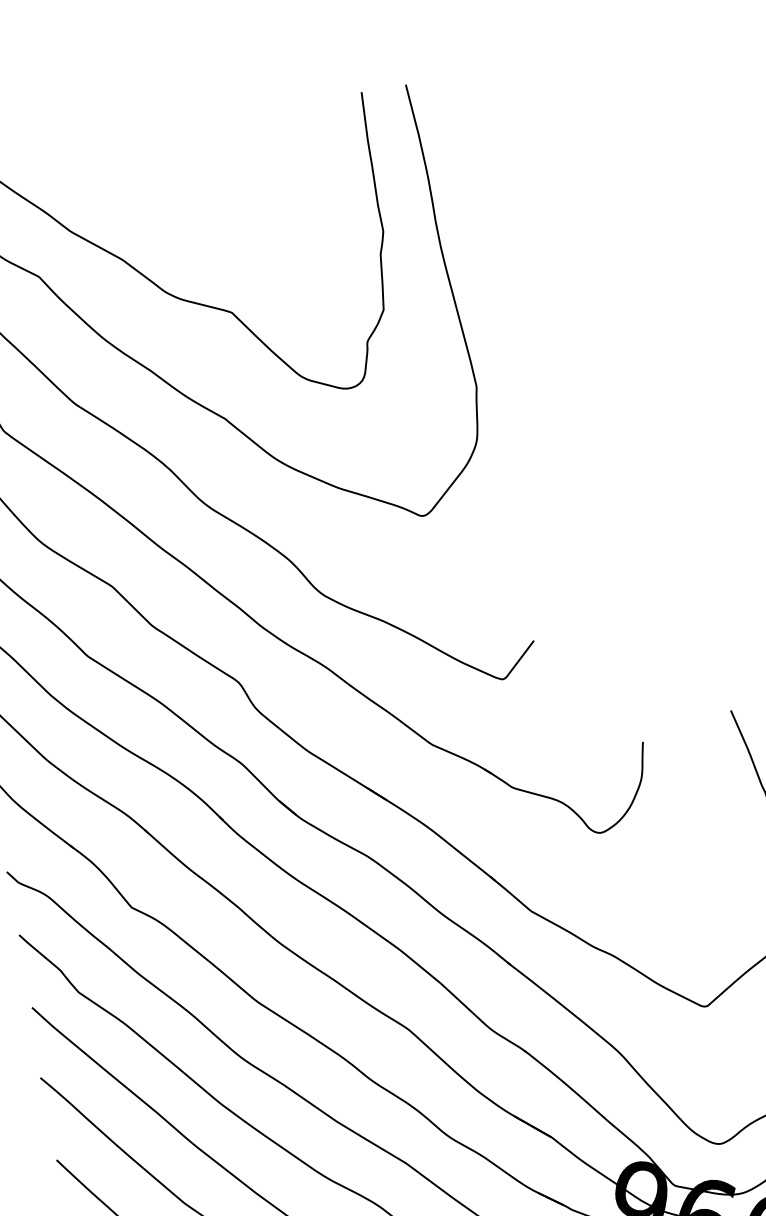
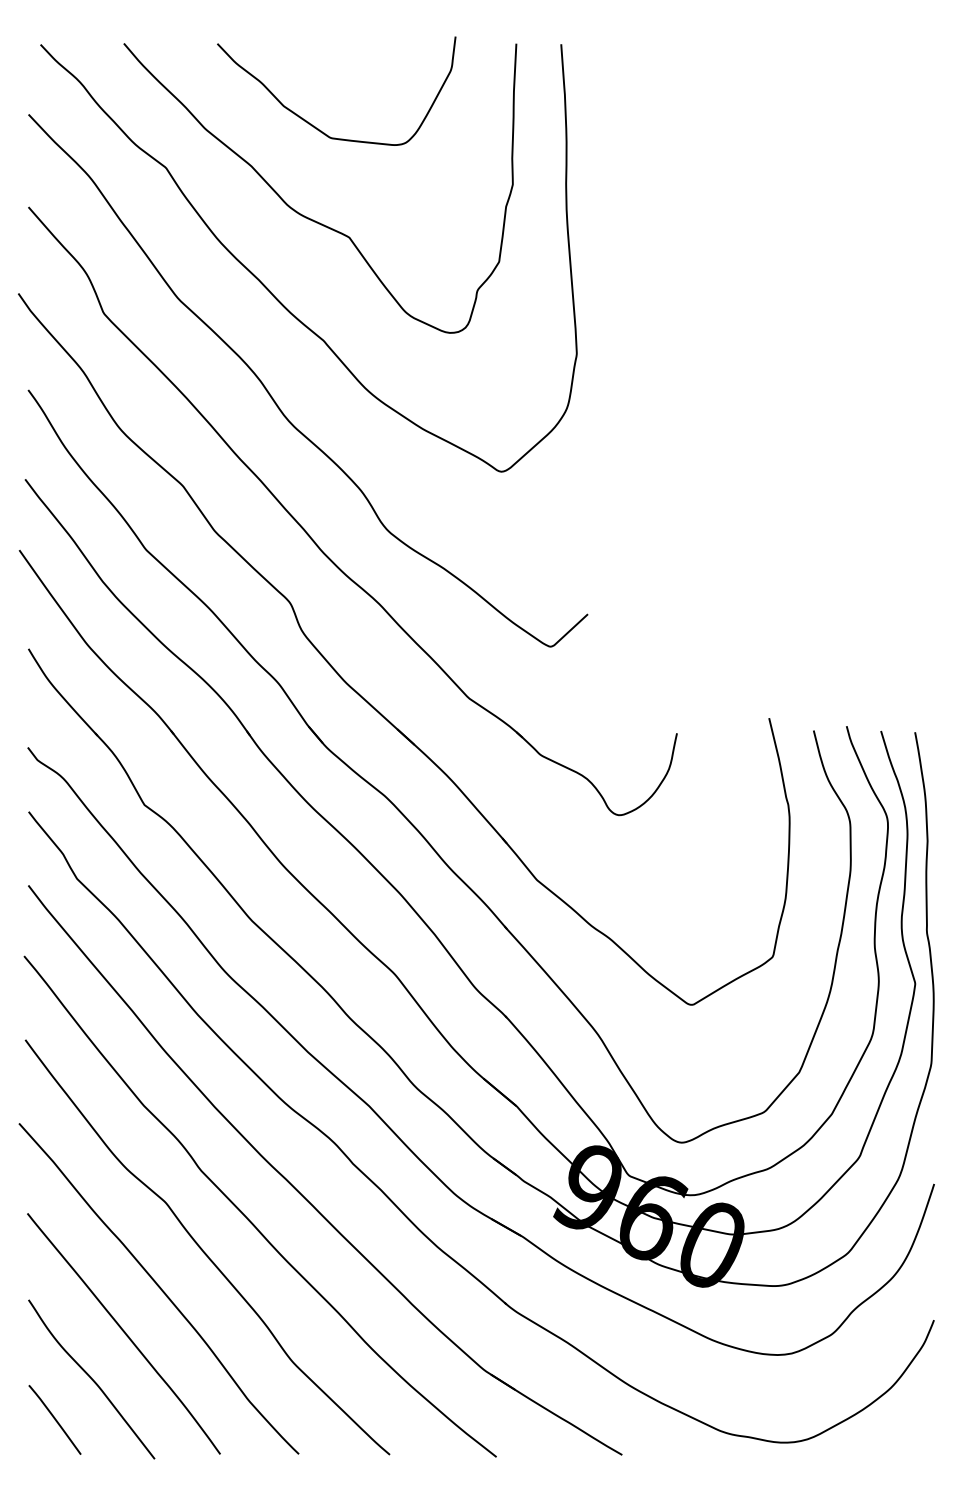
curve: (174, 207) -> (311, 123), added

